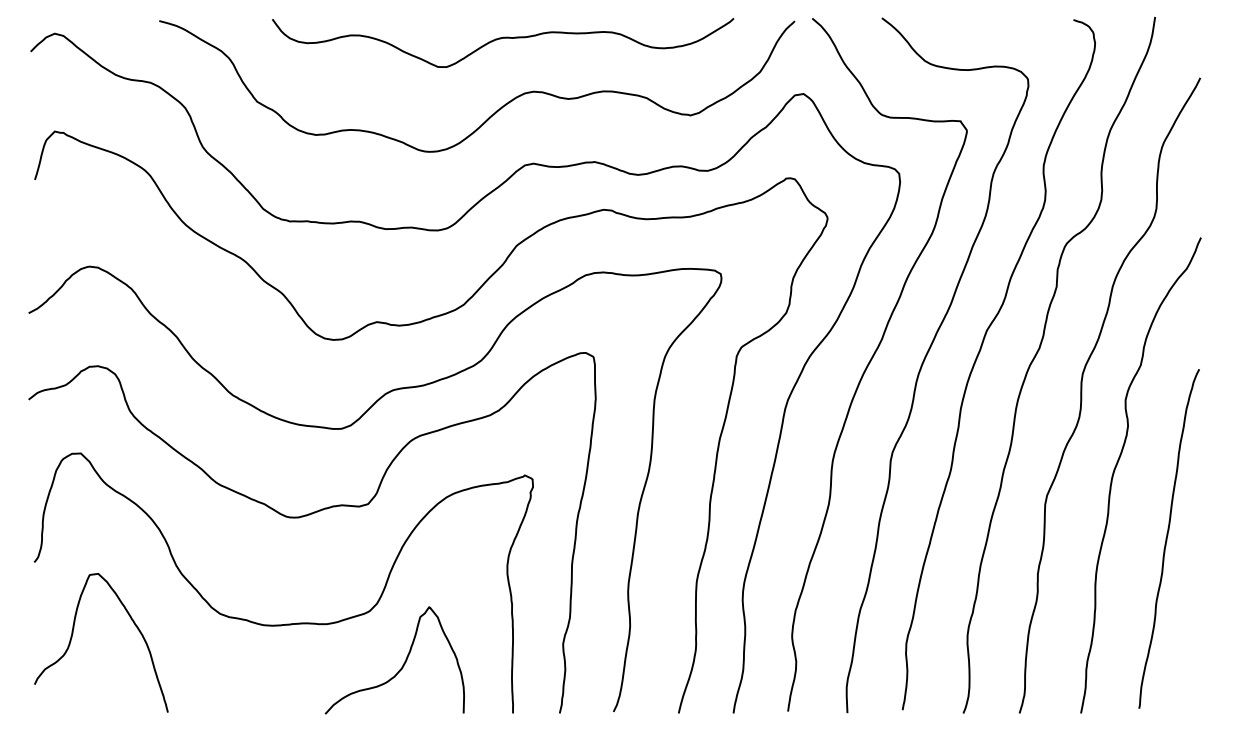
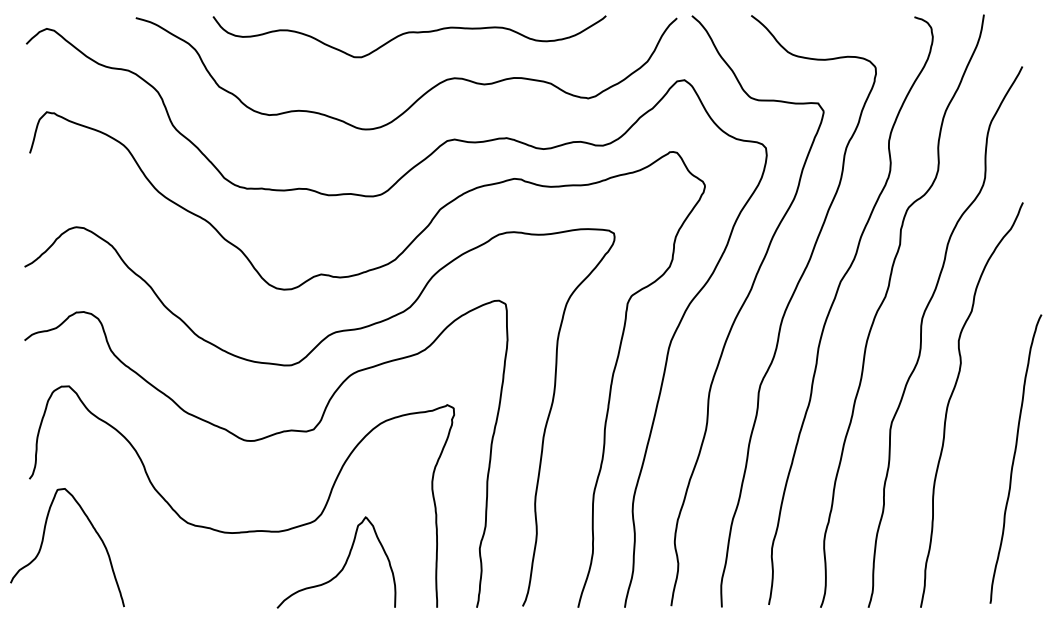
curve: (502, 39) -> (409, 33), moved
curve: (1167, 538) -> (1014, 458), moved
curve: (73, 636) -> (43, 542), moved

